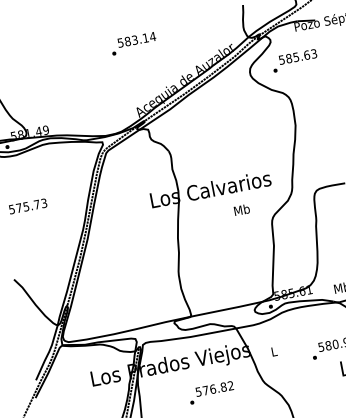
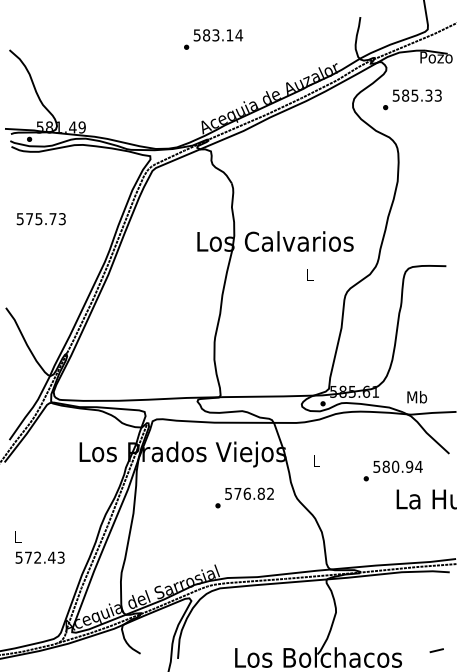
text: (306, 55) -> (428, 95), 585.63 -> 585.33
text: (241, 209) -> (309, 274), Mb -> L
text: (211, 392) -> (244, 497), moved

